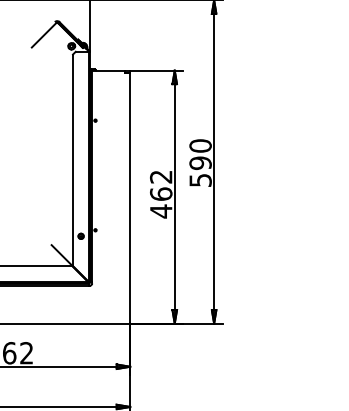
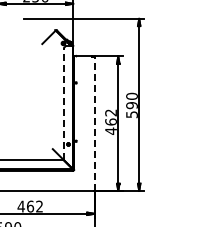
line: (73, 159) -> (64, 103), solid -> dashed
line: (130, 198) -> (94, 124), solid -> dashed

